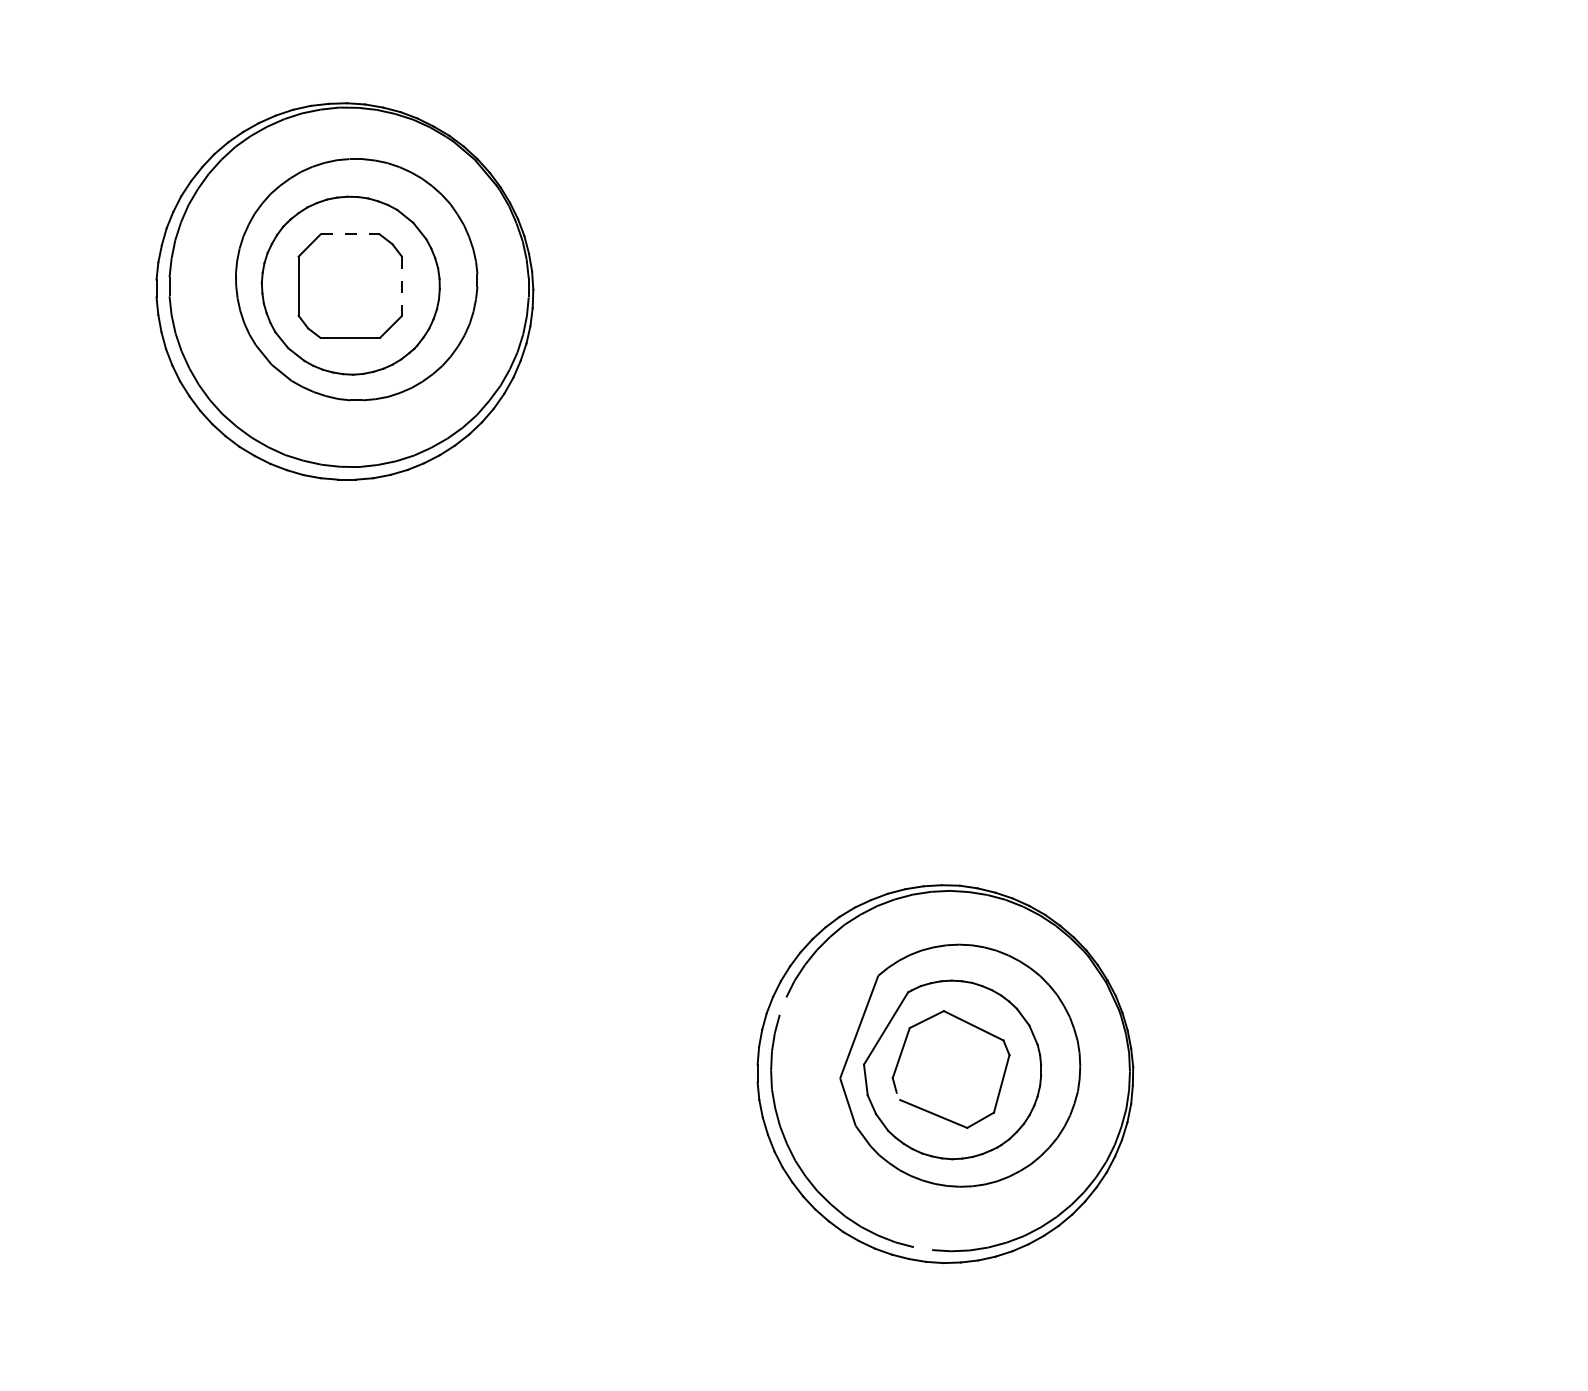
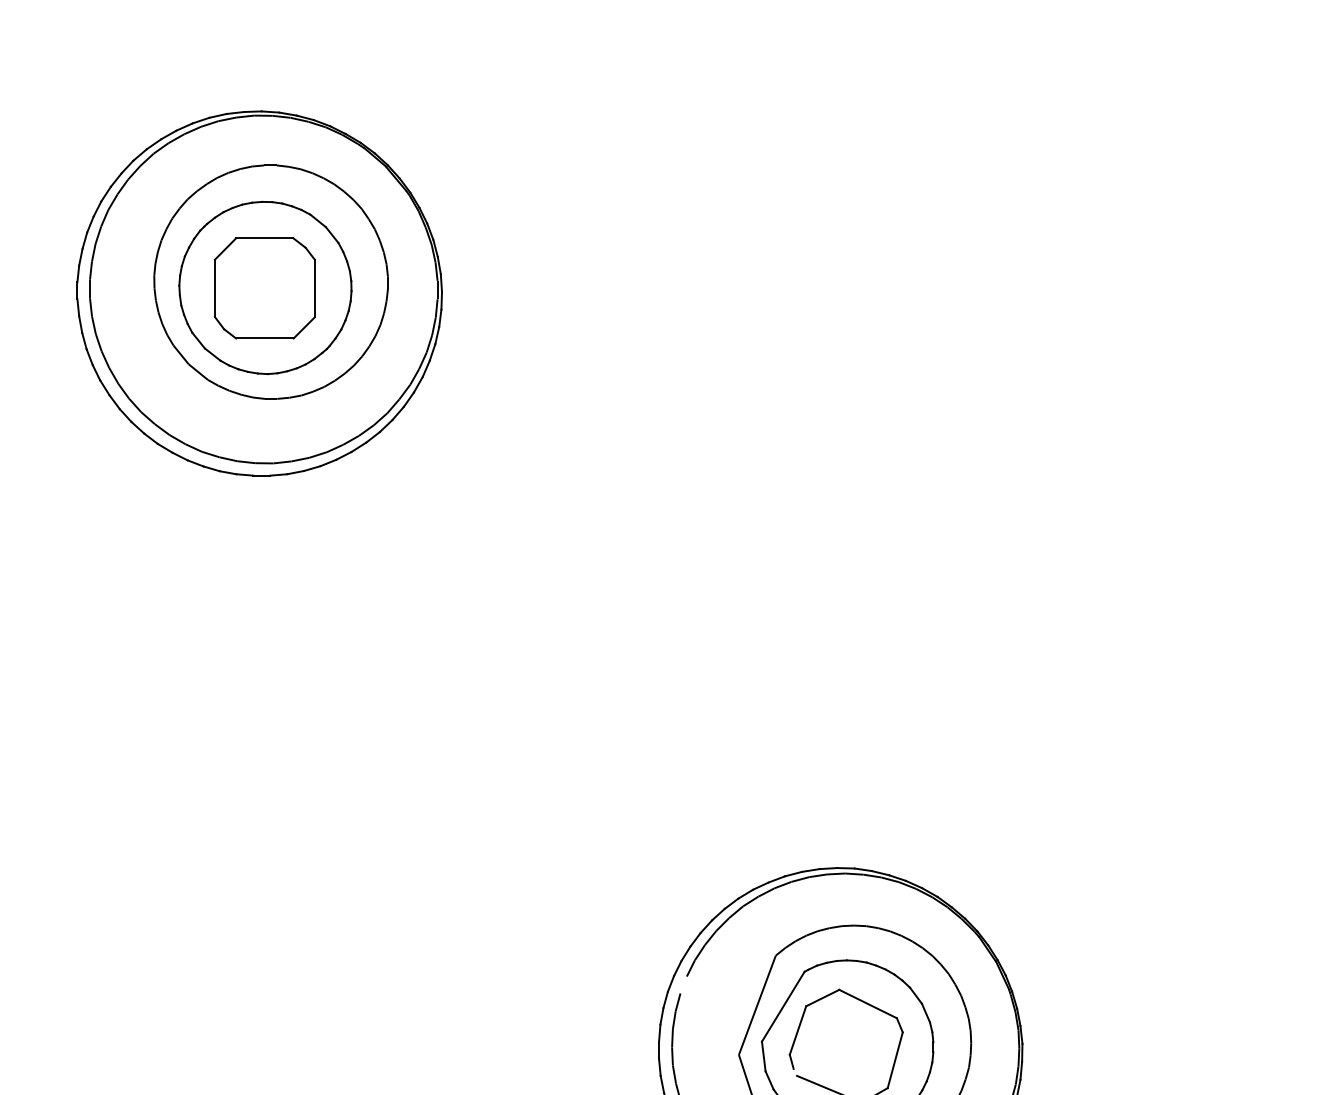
line: (350, 234) -> (265, 238), dashed -> solid
line: (401, 286) -> (314, 288), dashed -> solid

